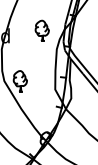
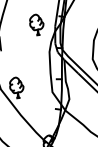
part: (41, 30) -> (36, 24), moved

